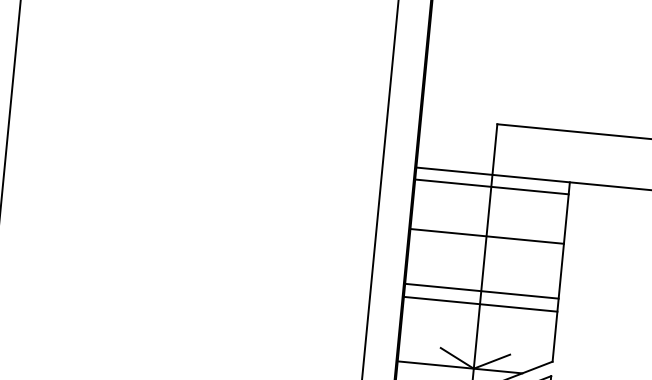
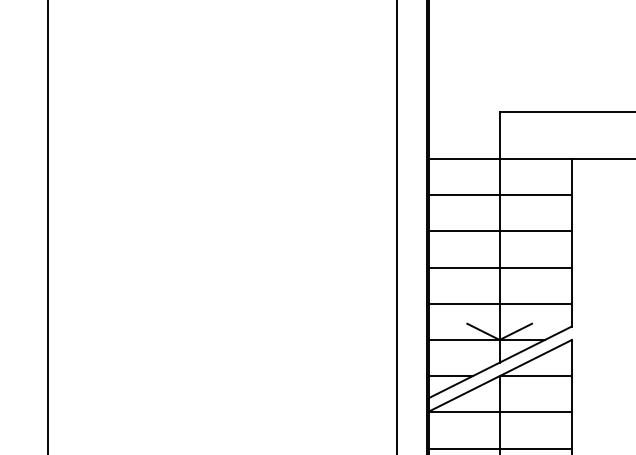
line: (491, 187) -> (499, 195), moved
line: (486, 236) -> (499, 231), moved
line: (479, 303) -> (499, 303), moved

